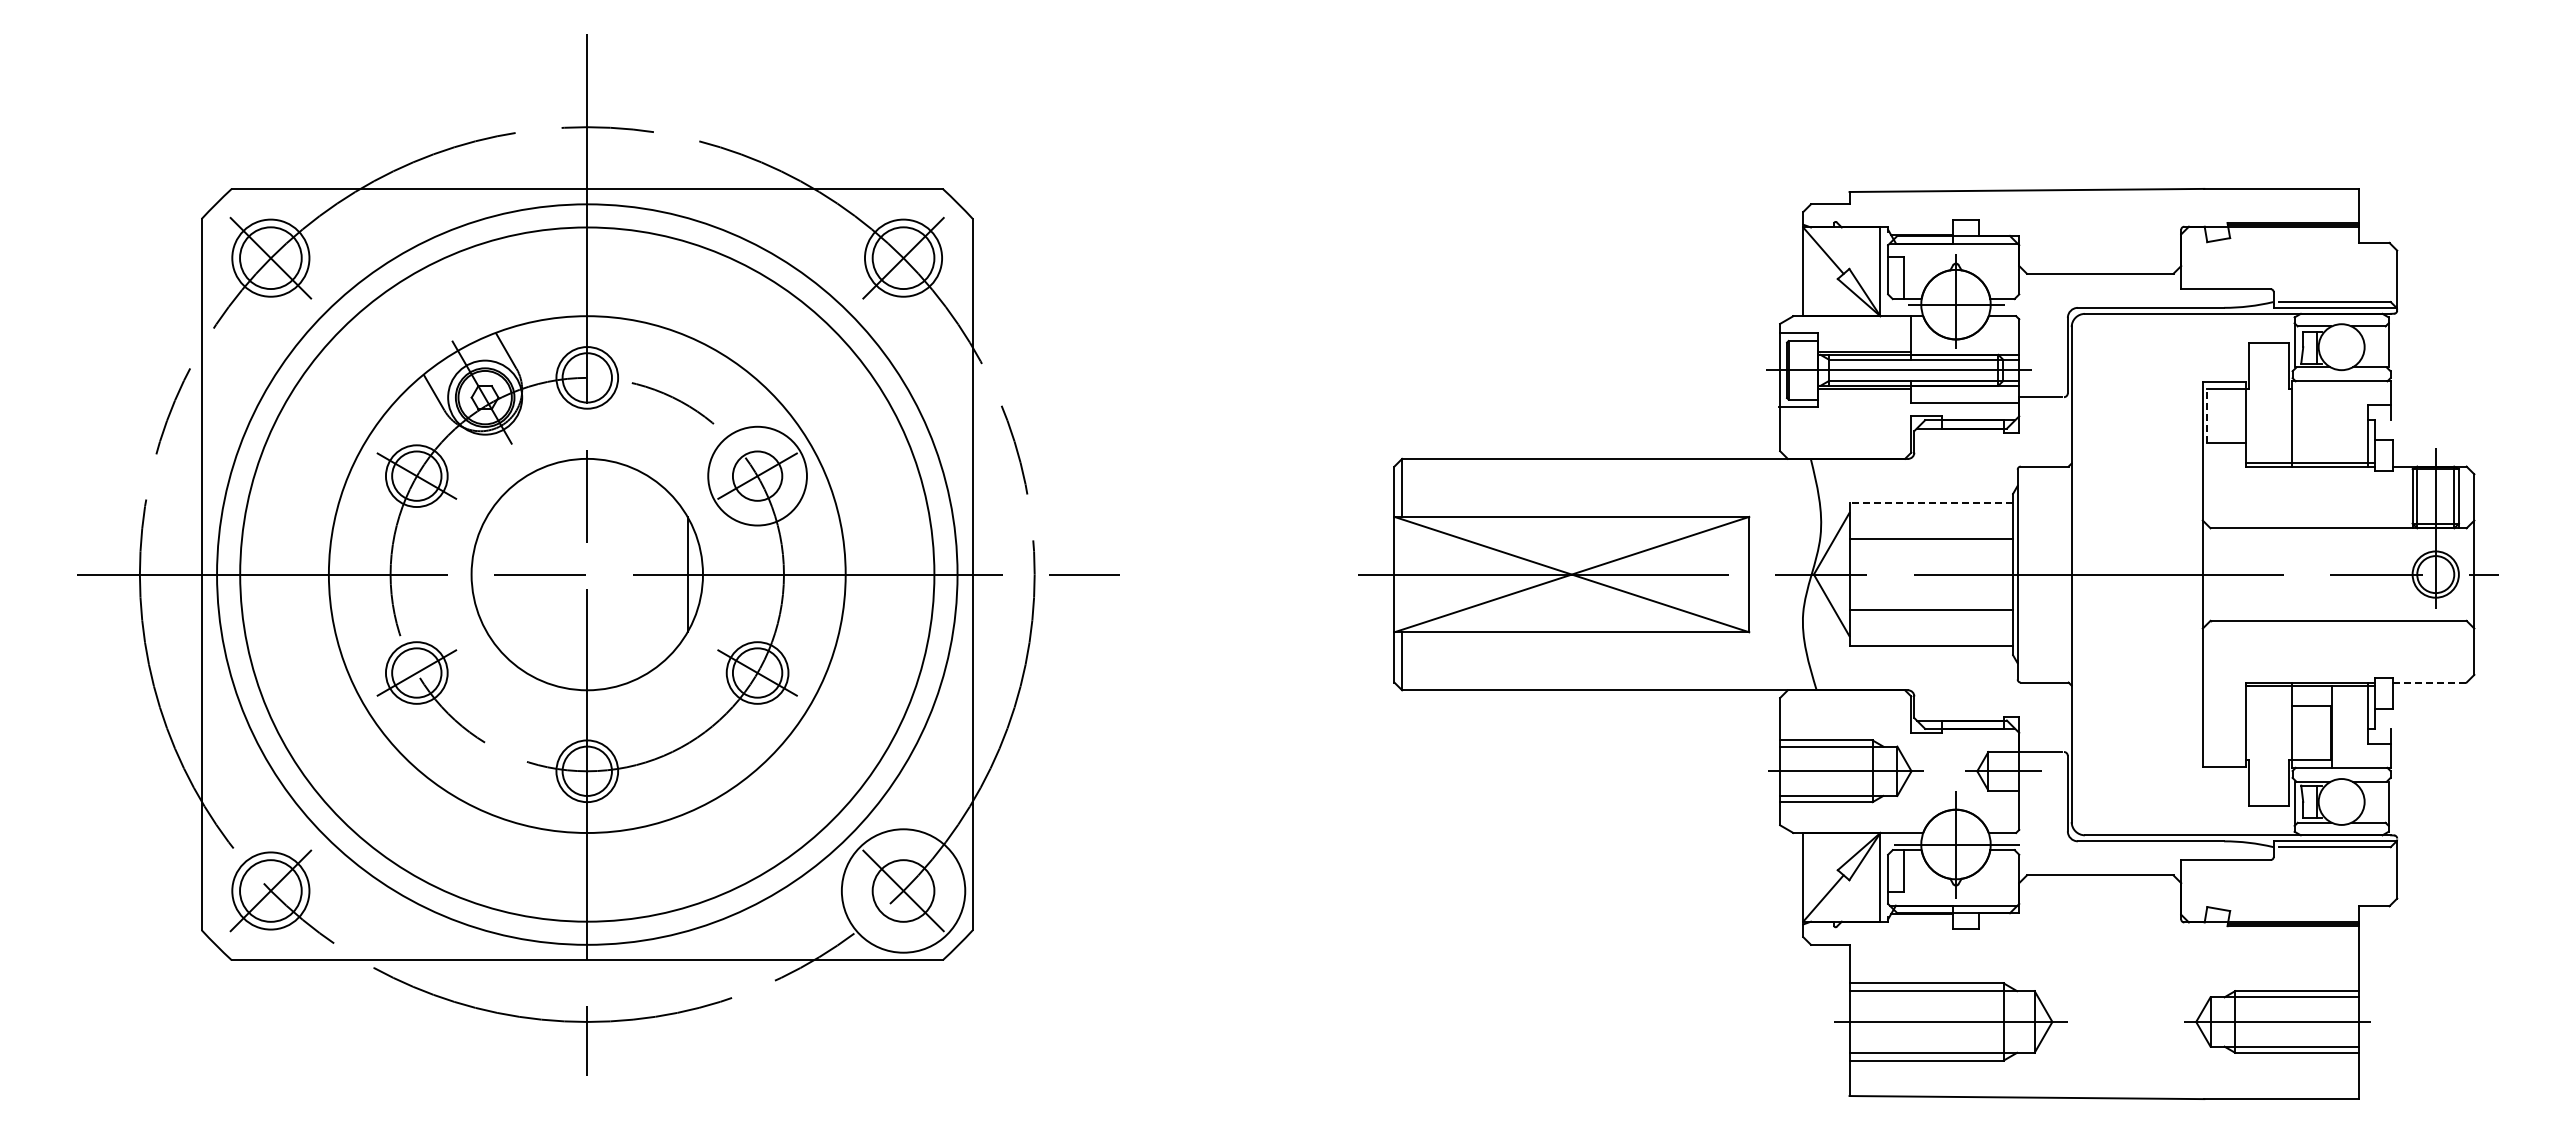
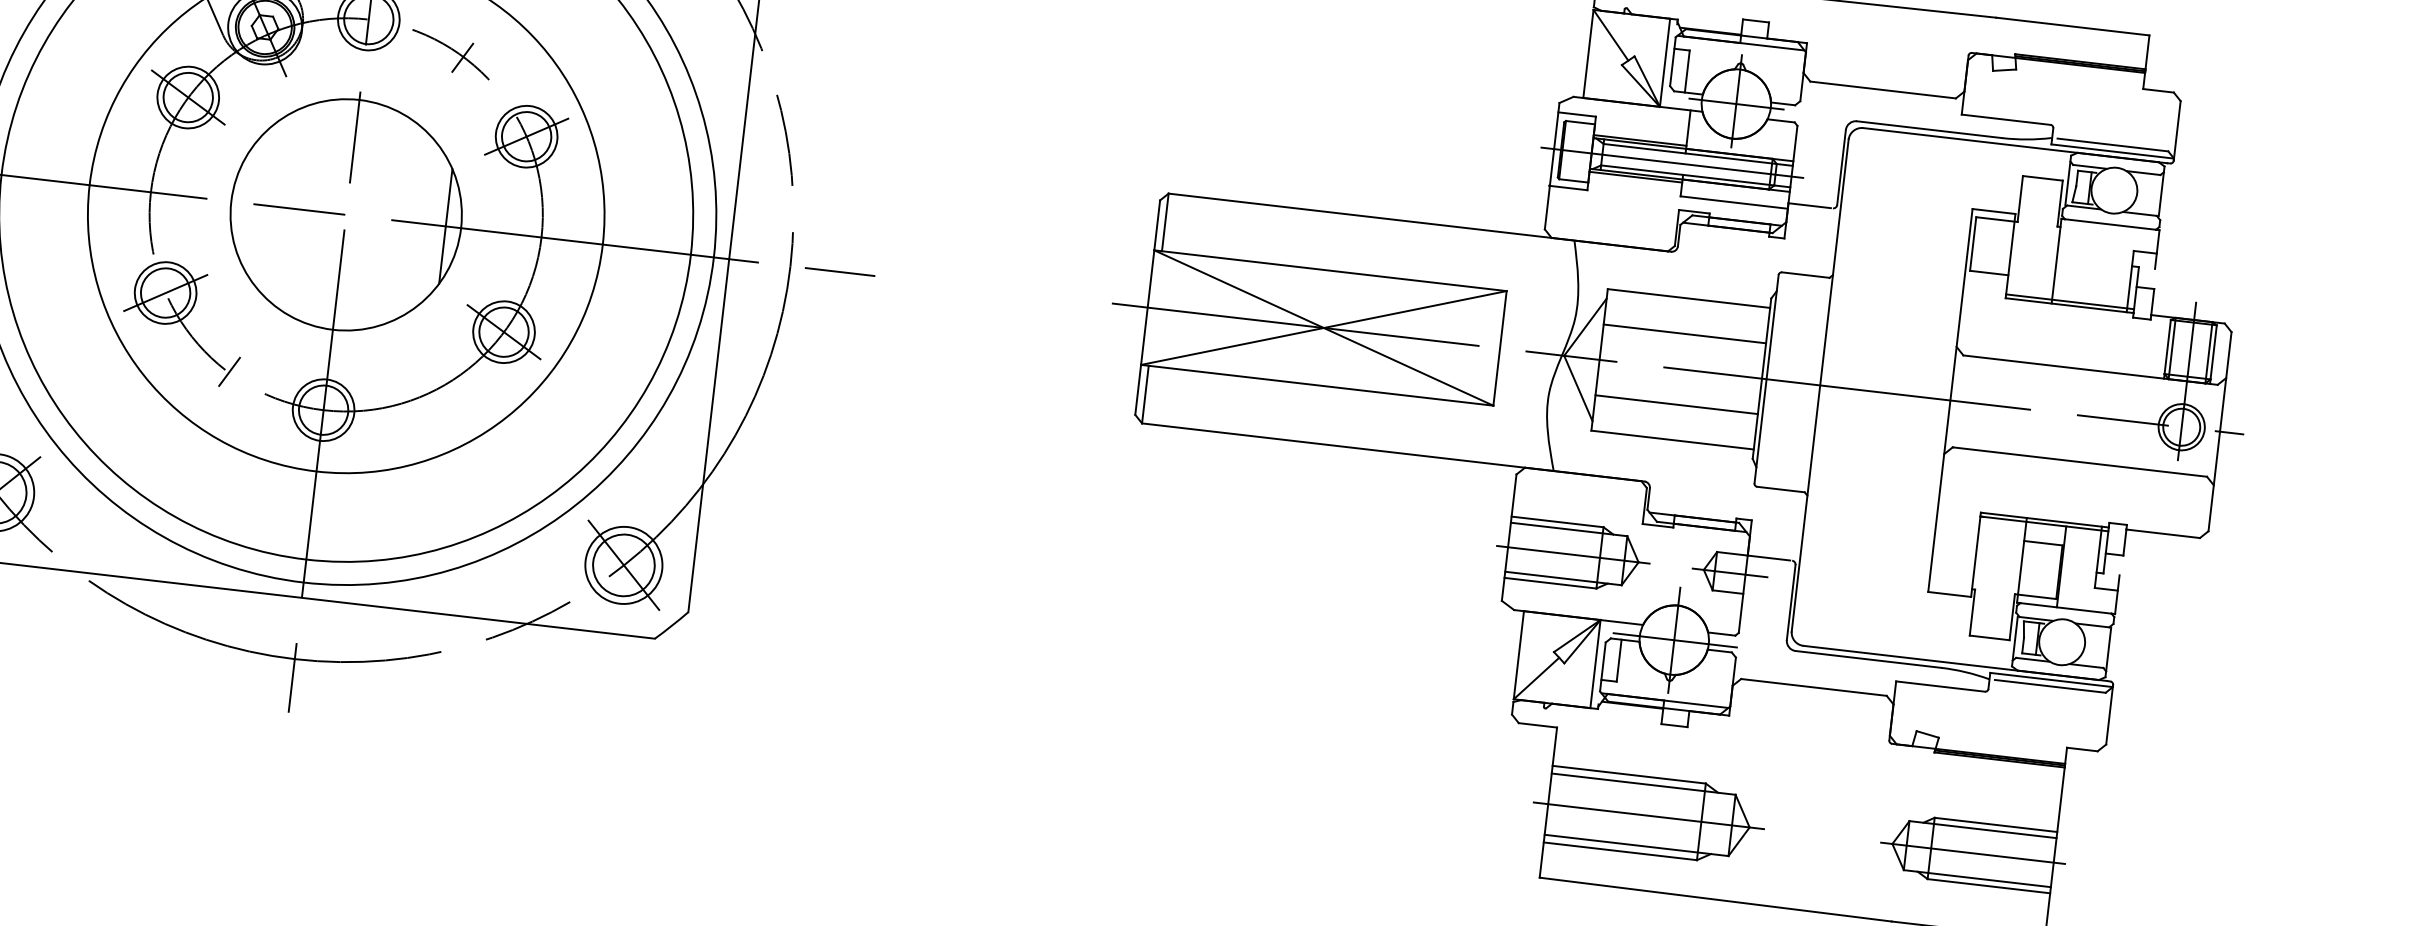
line: (684, 405) -> (462, 58), added
line: (2207, 416) -> (1973, 244), dashed -> solid
circle: (757, 476) -> (526, 137), size x0.62
line: (1931, 503) -> (1689, 298), dashed -> solid
line: (2430, 682) -> (2164, 533), dashed -> solid
line: (489, 744) -> (229, 372), added
circle: (903, 890) -> (623, 564), size x0.62

